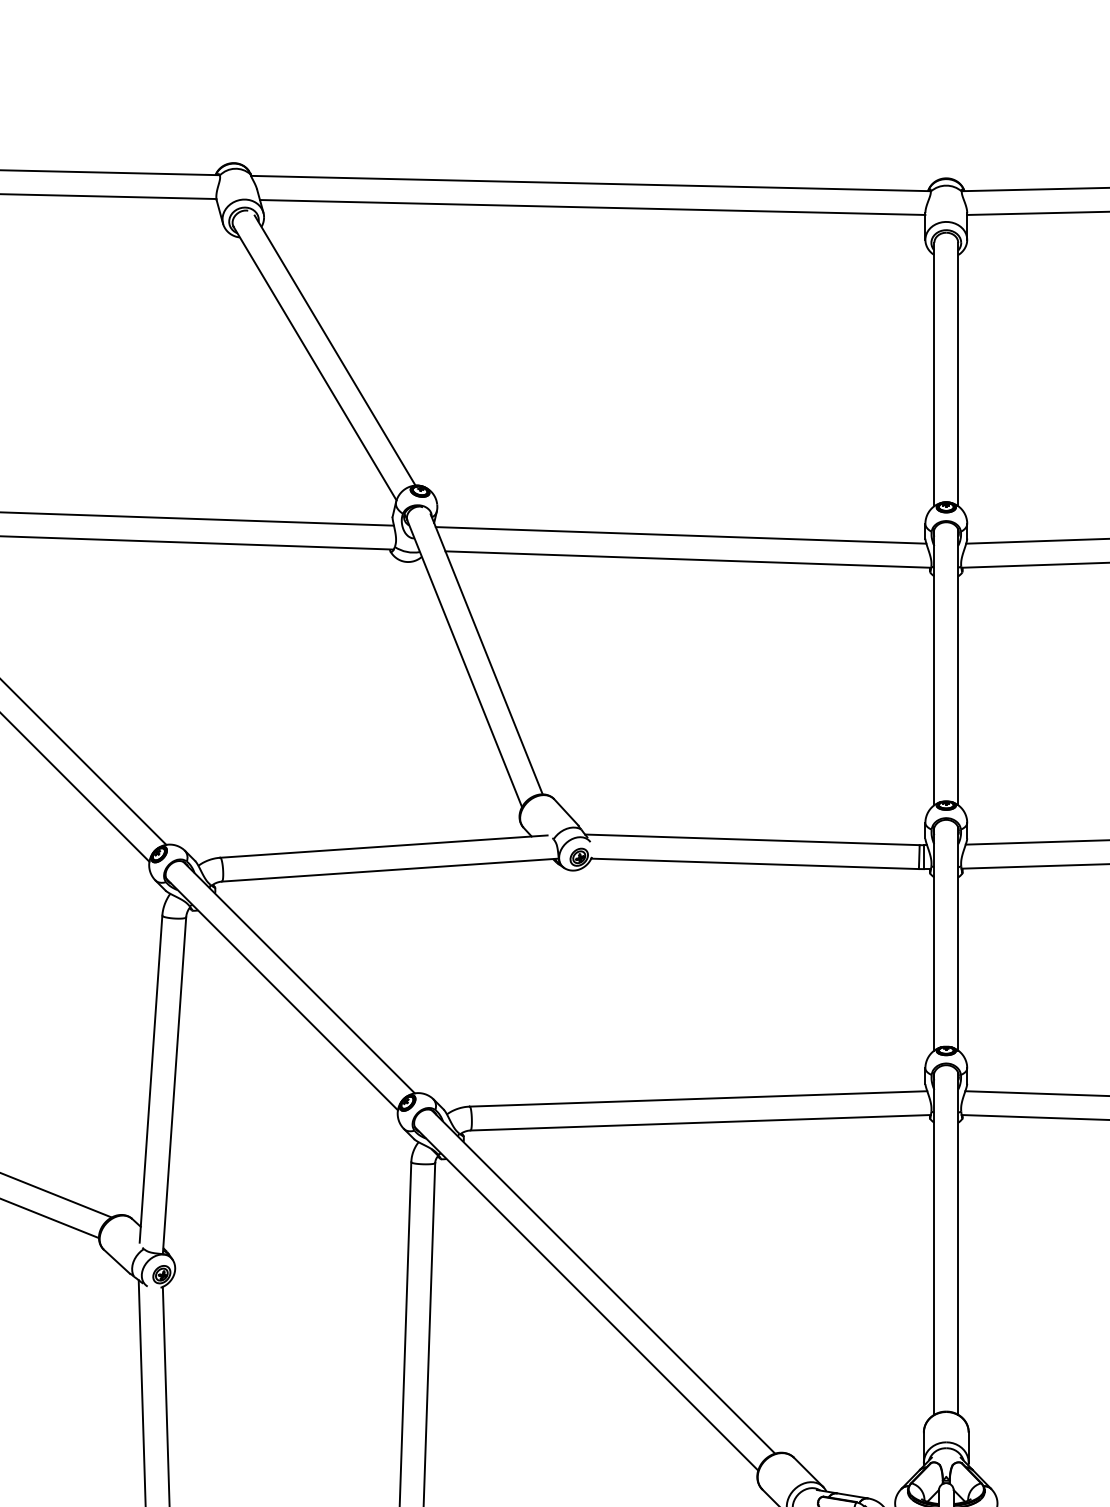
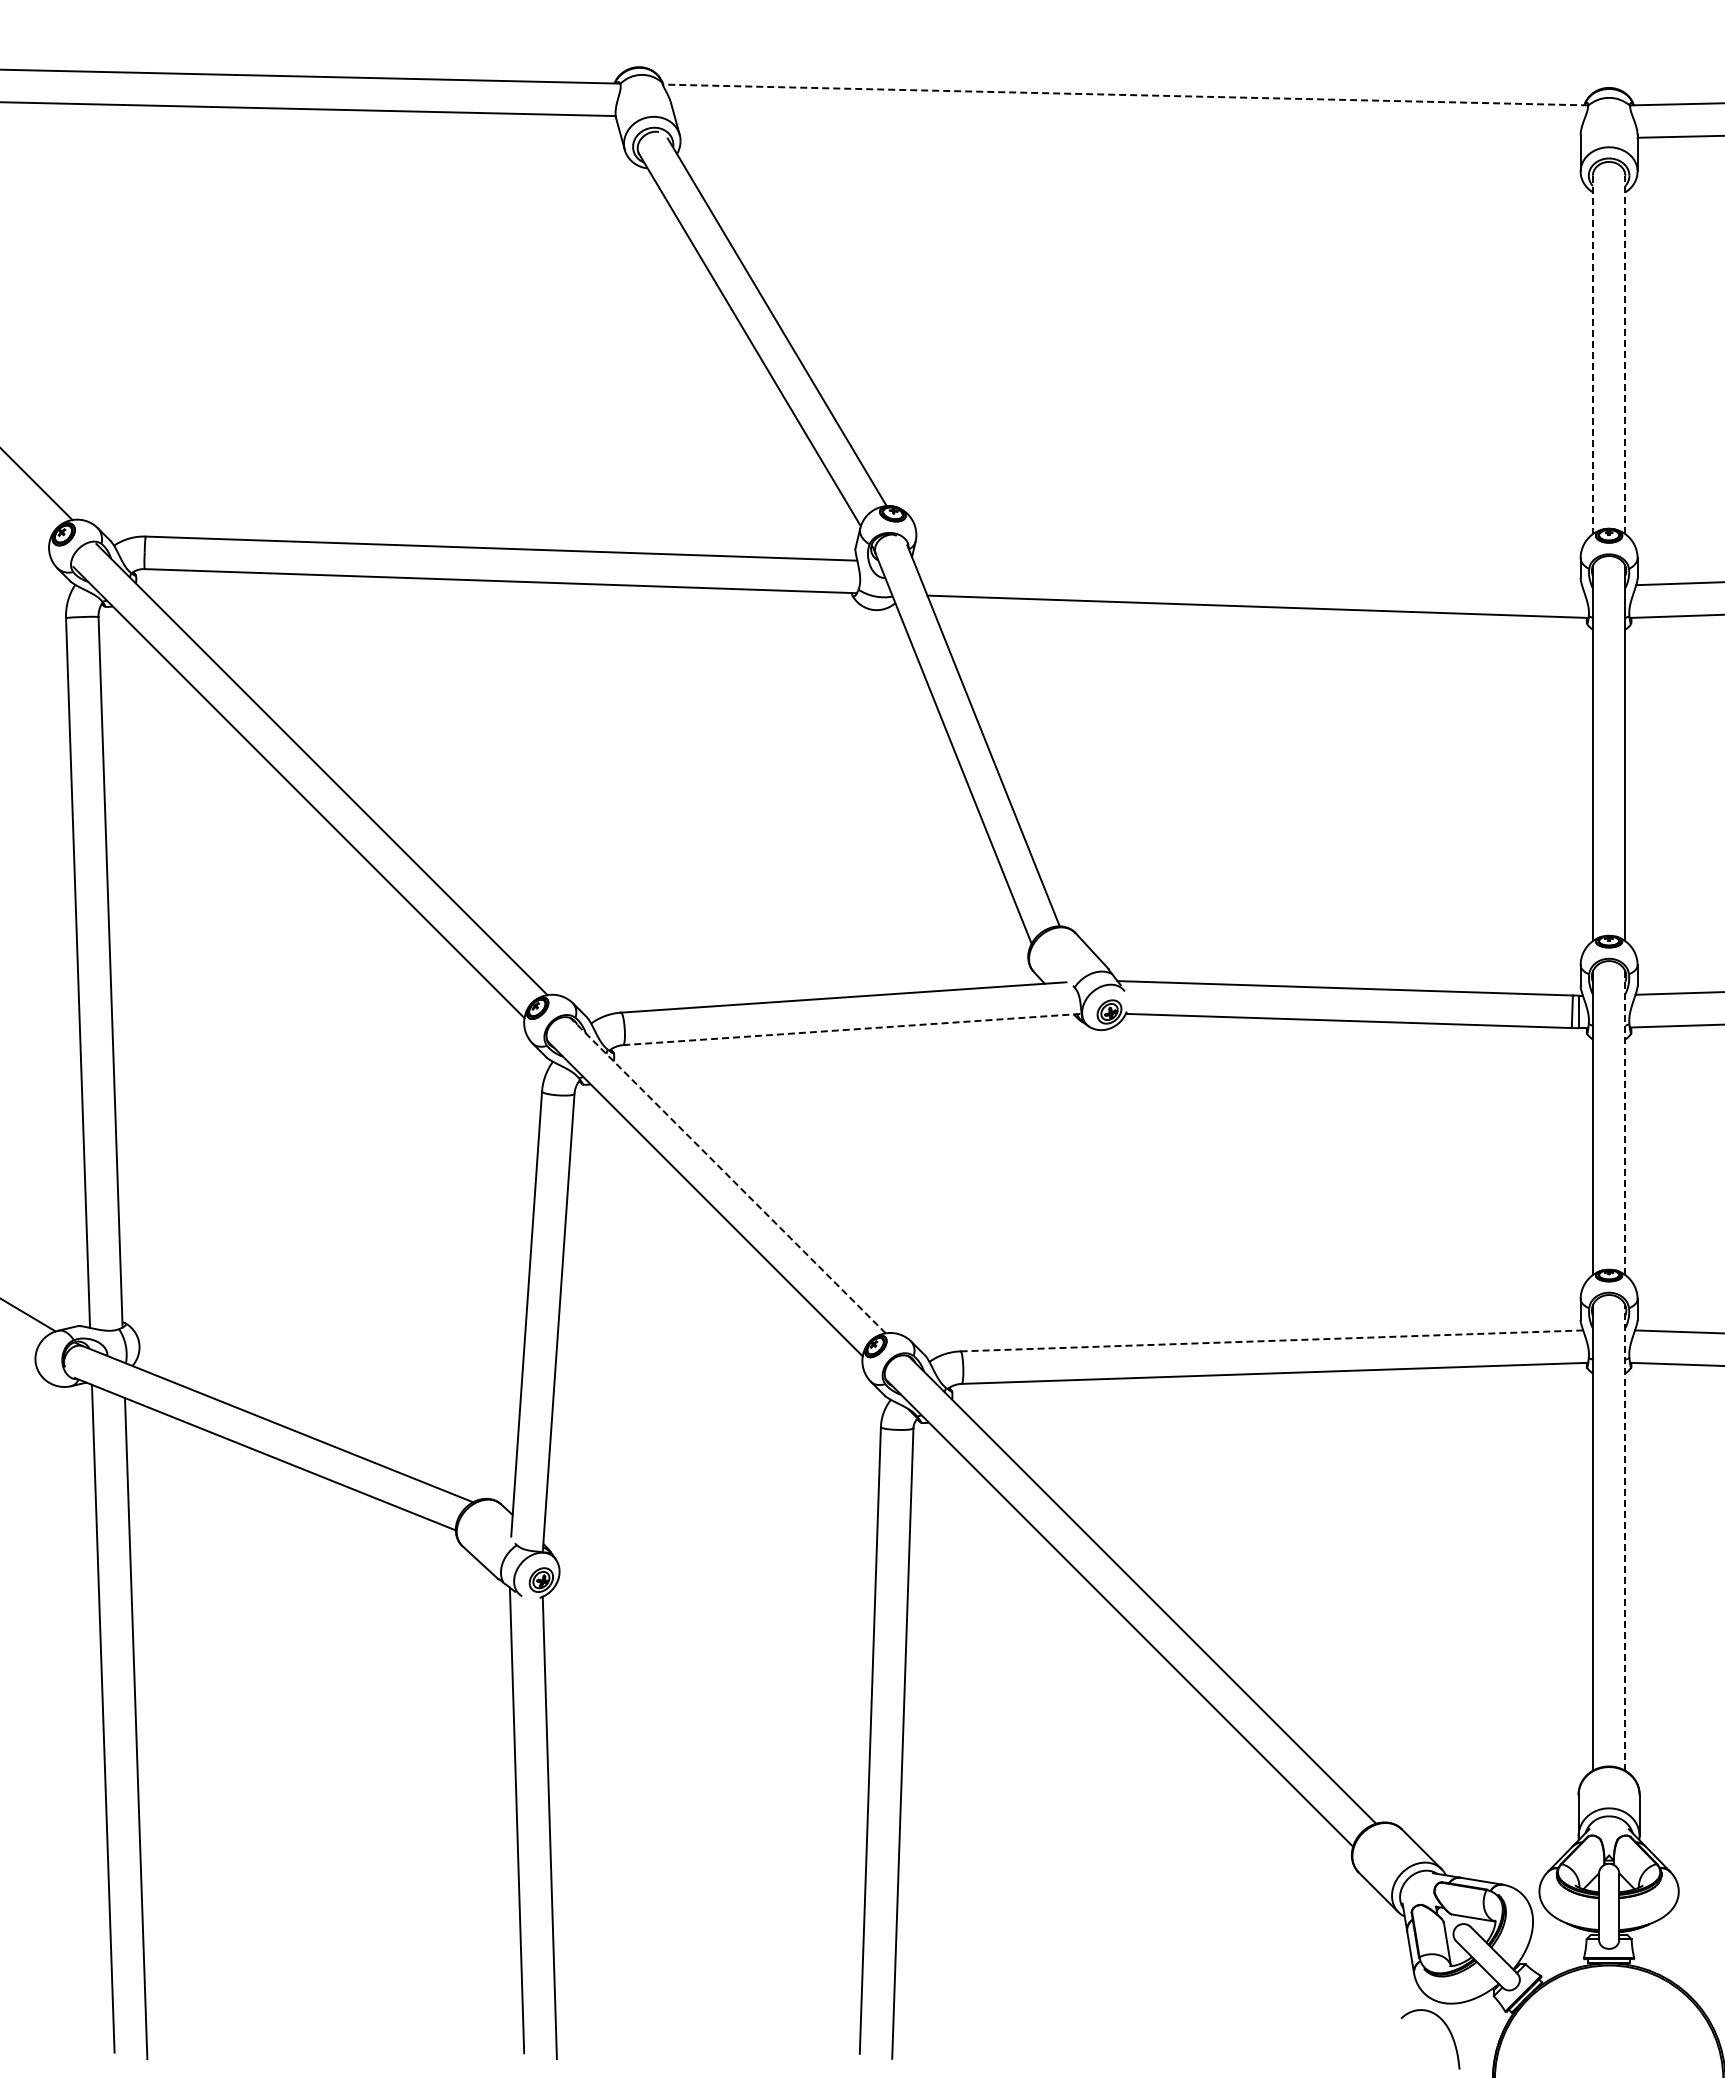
line: (591, 183) -> (1125, 94), solid -> dashed
line: (592, 207) -> (1127, 127), removed
line: (934, 374) -> (1592, 355), solid -> dashed
line: (958, 374) -> (1625, 354), solid -> dashed
line: (681, 535) -> (1248, 573), removed
line: (390, 870) -> (852, 1029), solid -> dashed
line: (958, 939) -> (1625, 1123), solid -> dashed
line: (298, 977) -> (727, 1175), solid -> dashed
line: (698, 1098) -> (1271, 1340), solid -> dashed
line: (958, 1244) -> (1625, 1538), solid -> dashed

